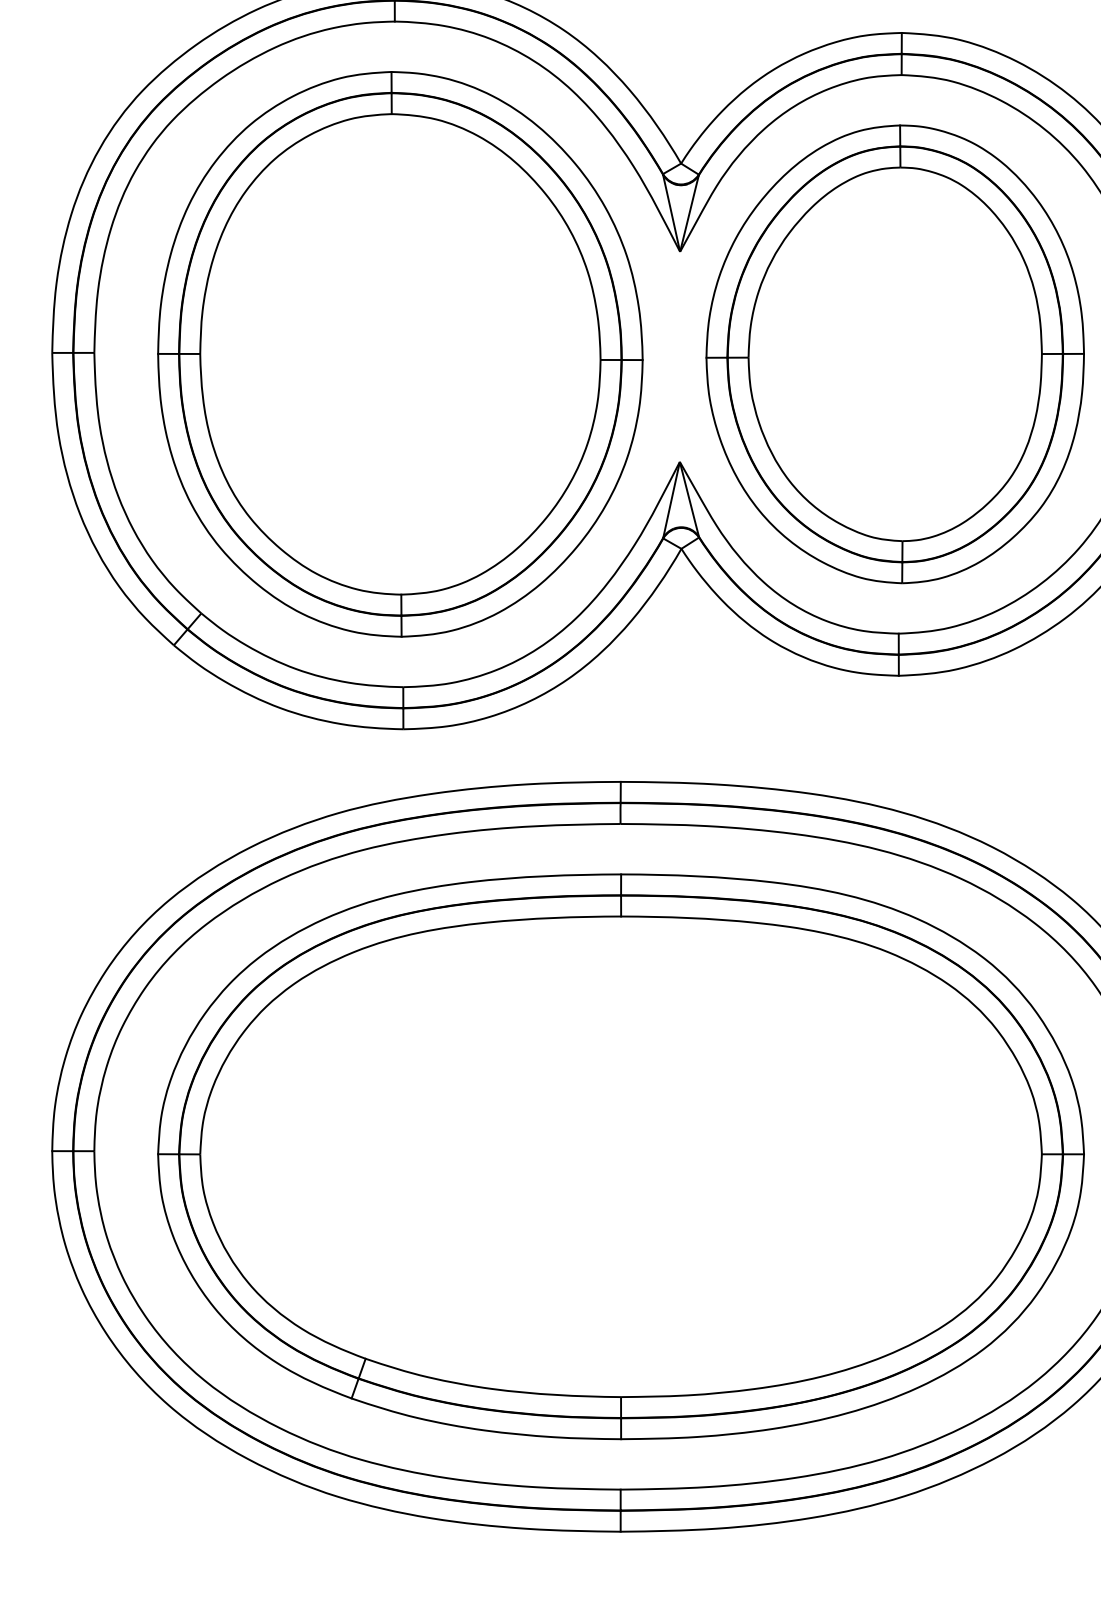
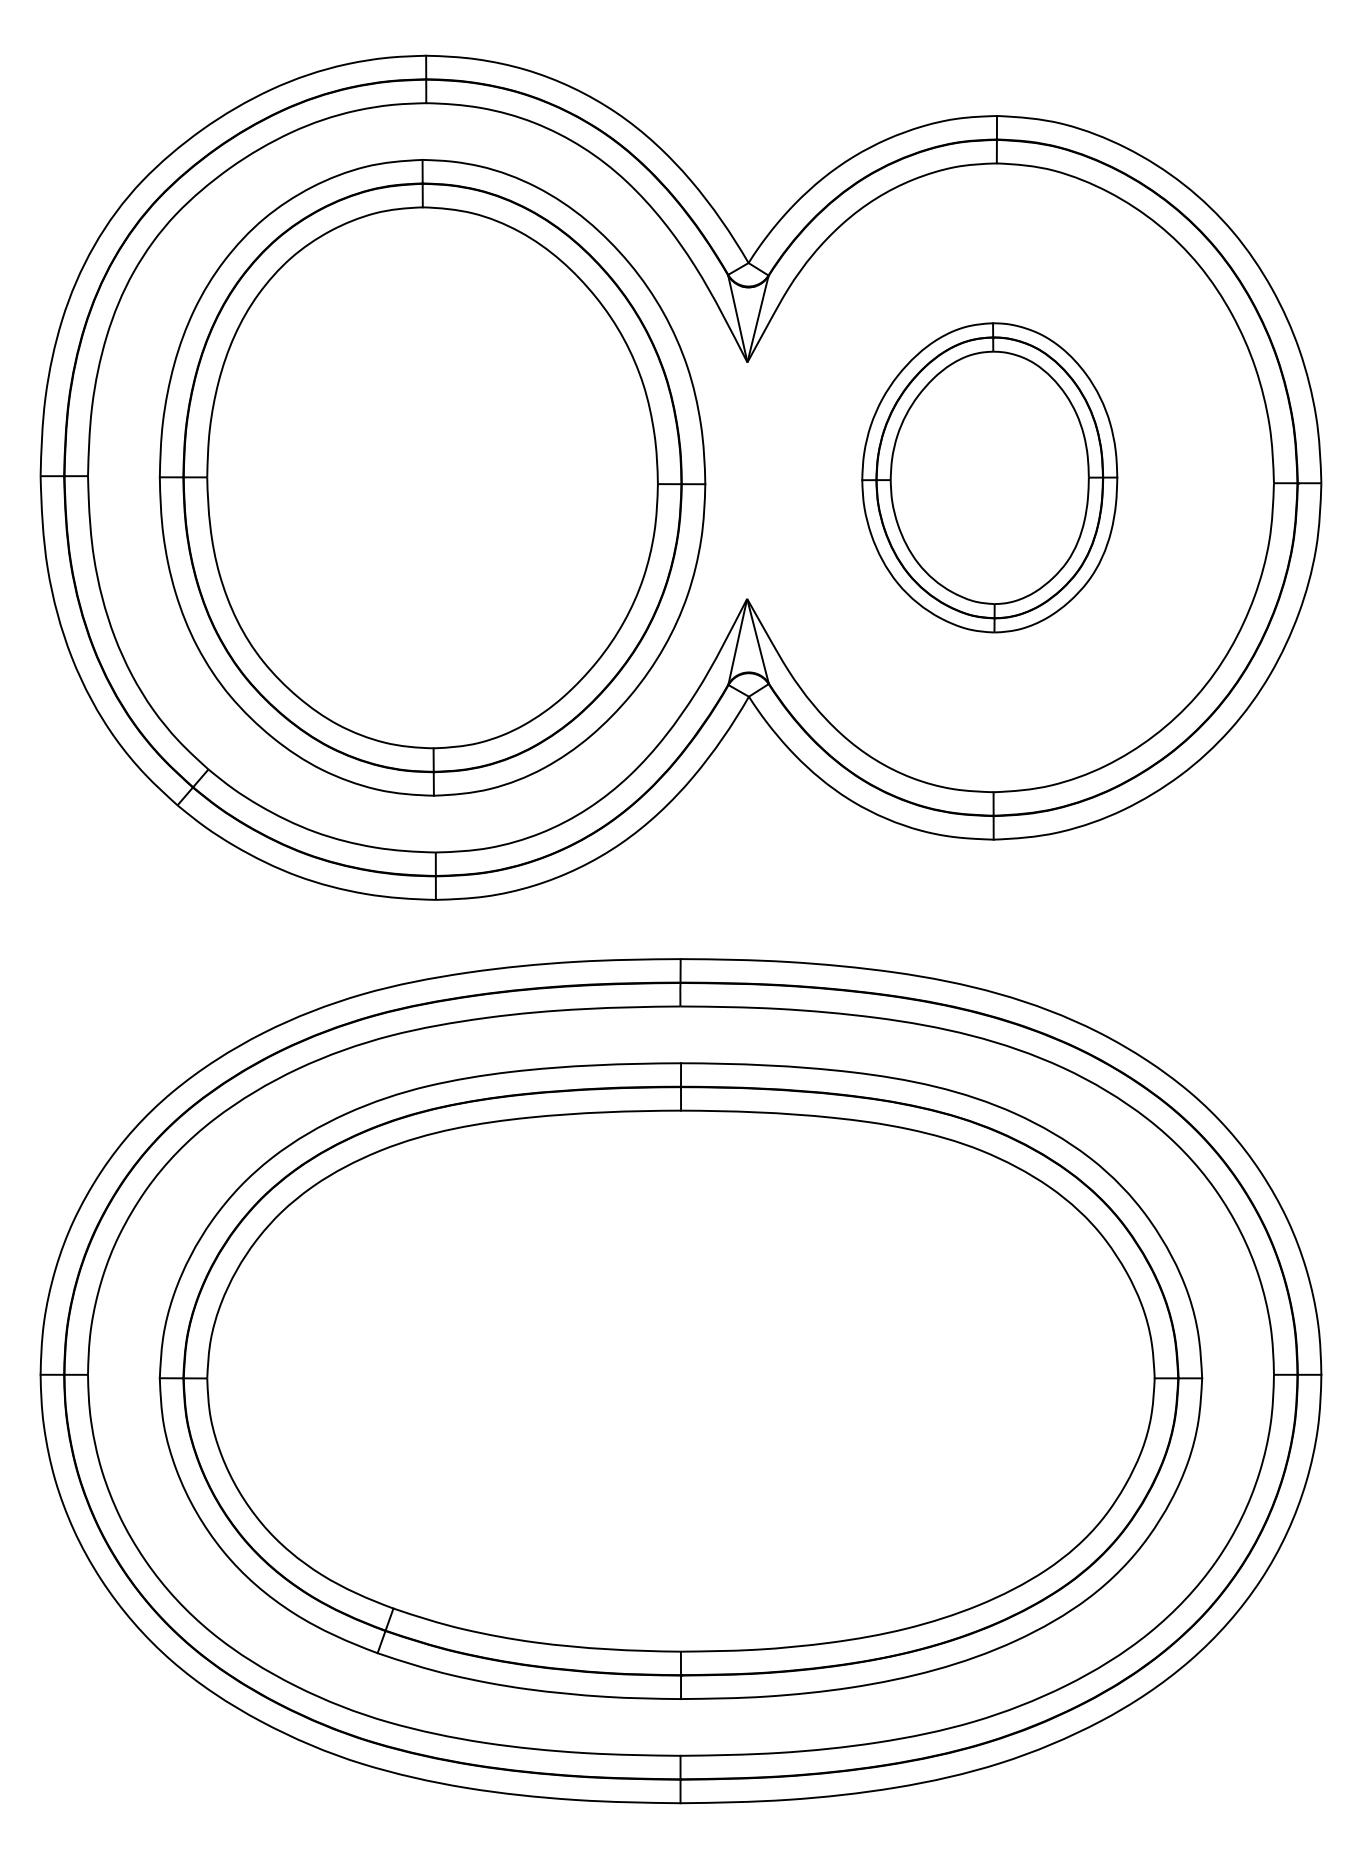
part: (895, 354) -> (989, 477), size x0.6

